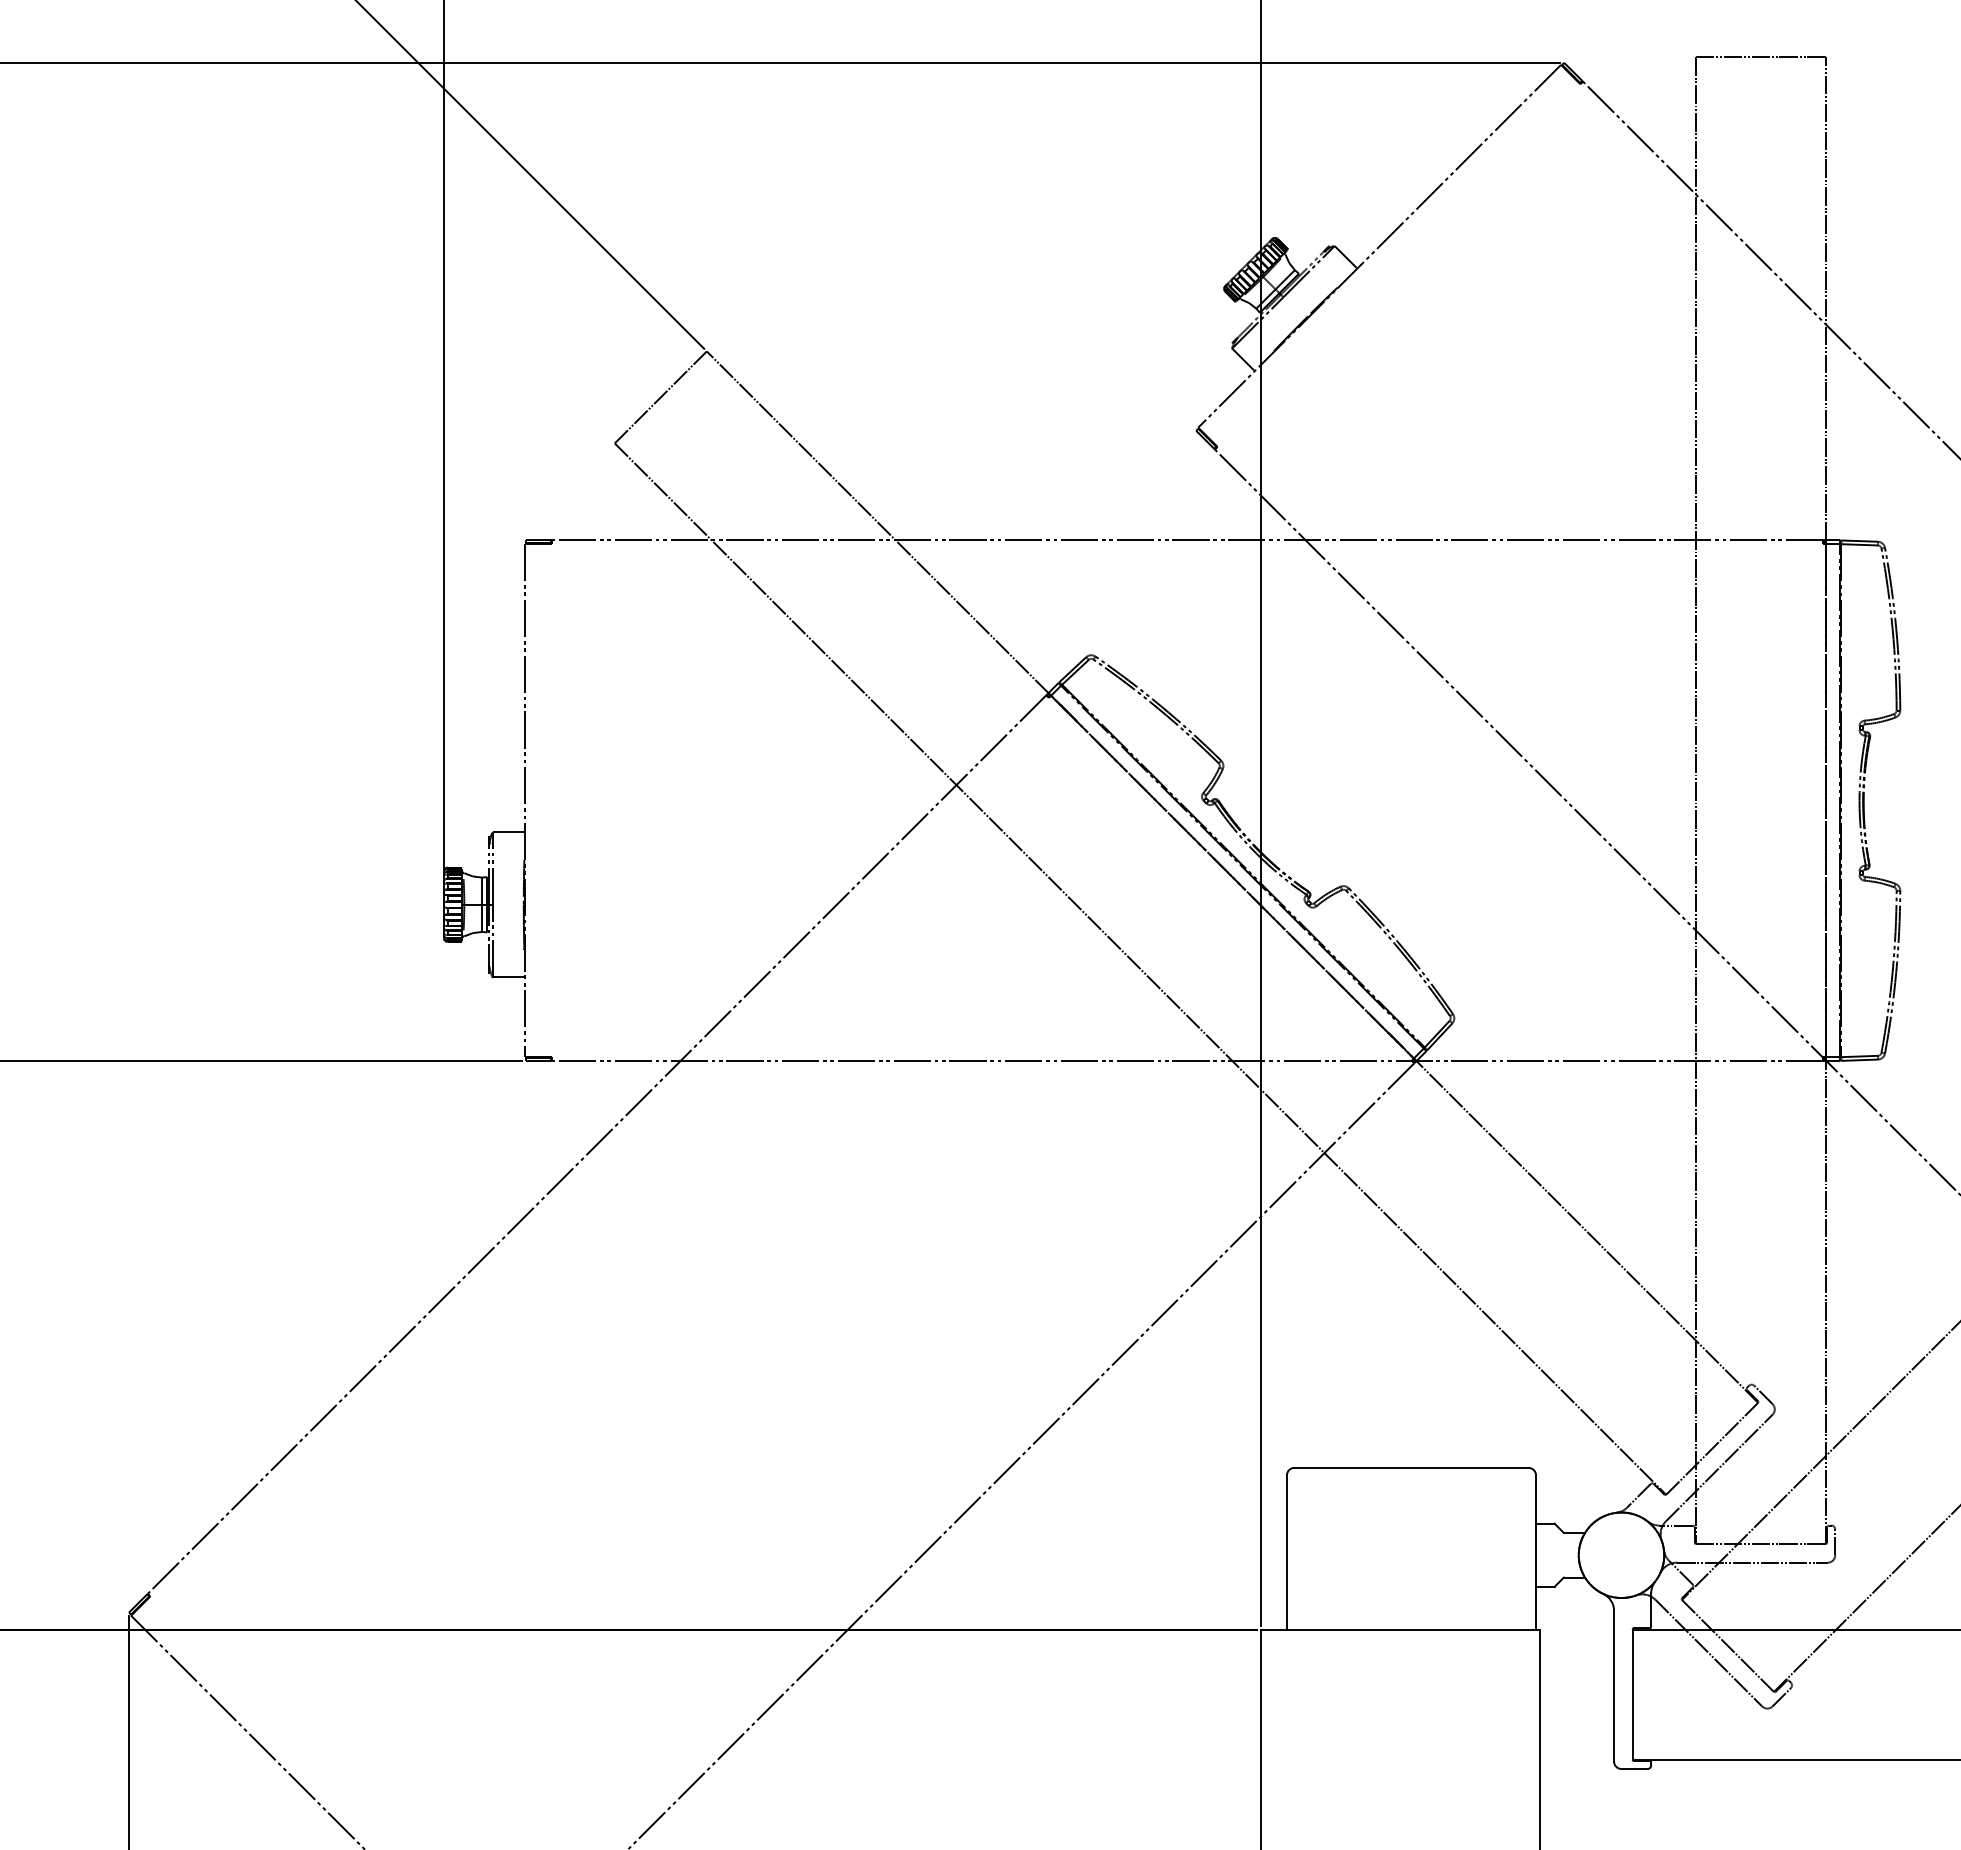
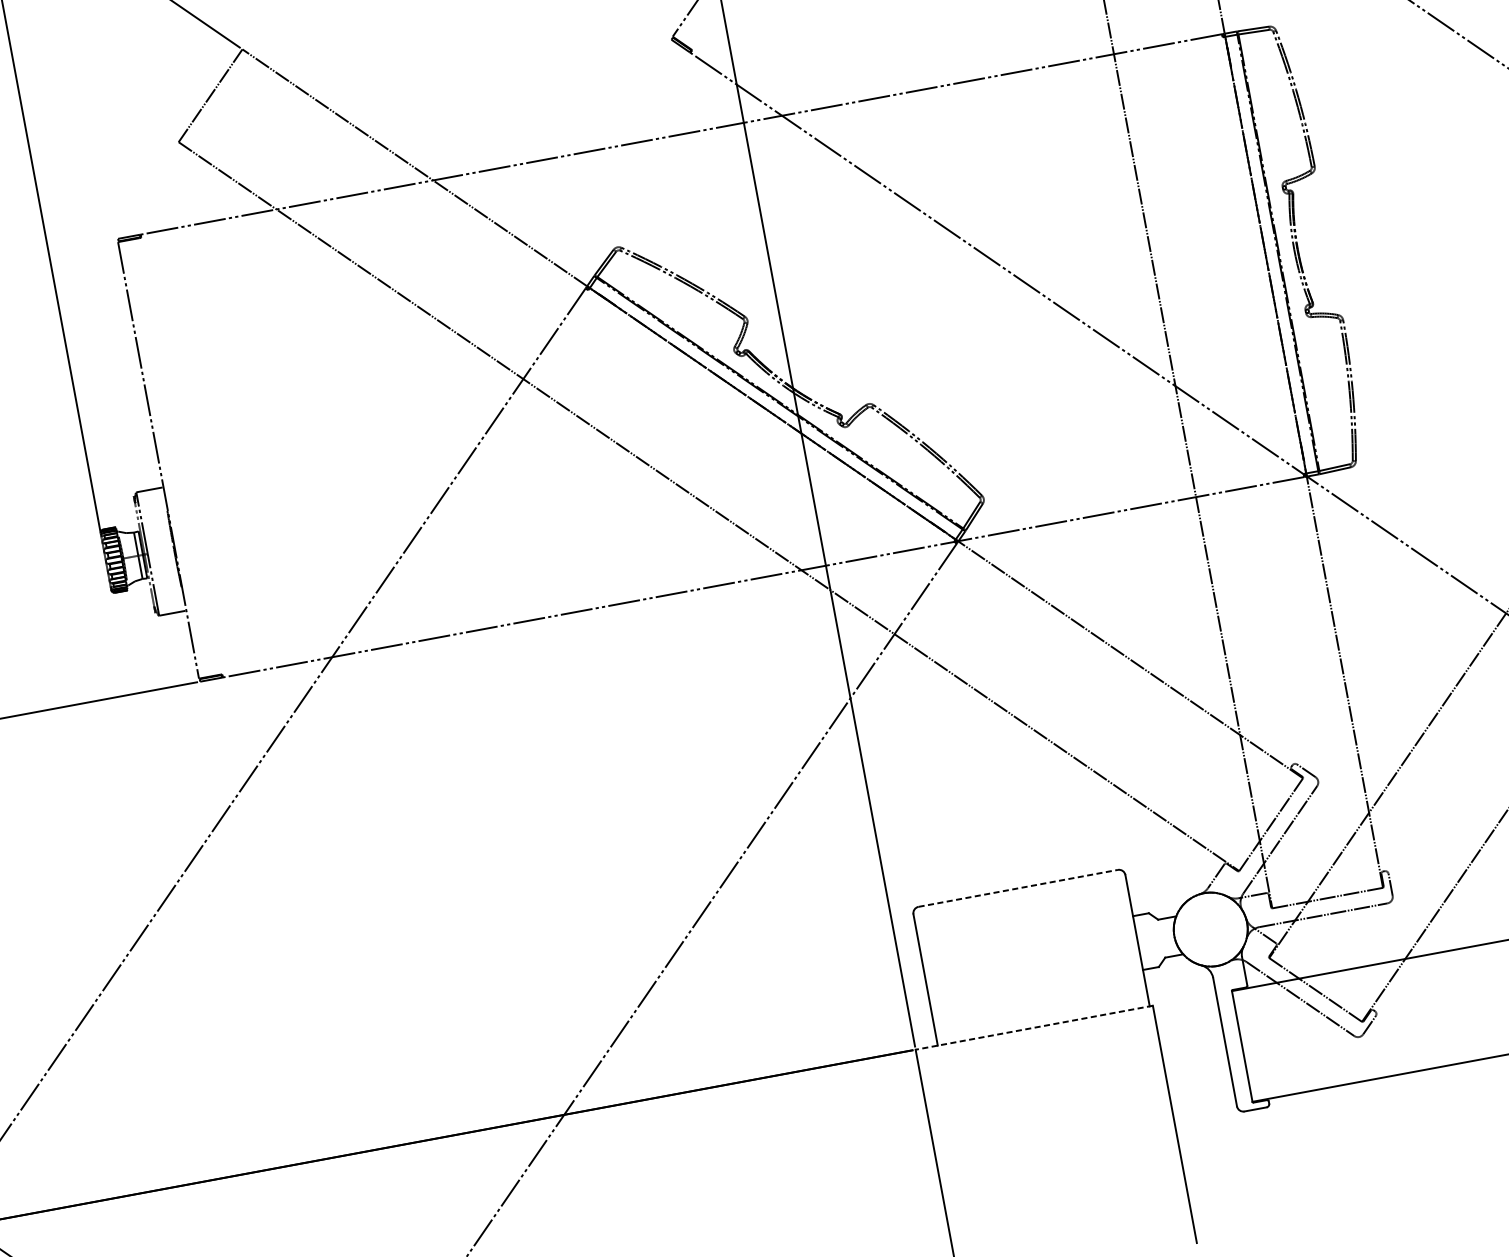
line: (1411, 1467) -> (1018, 888), solid -> dashed
line: (1399, 1629) -> (1033, 1027), solid -> dashed

